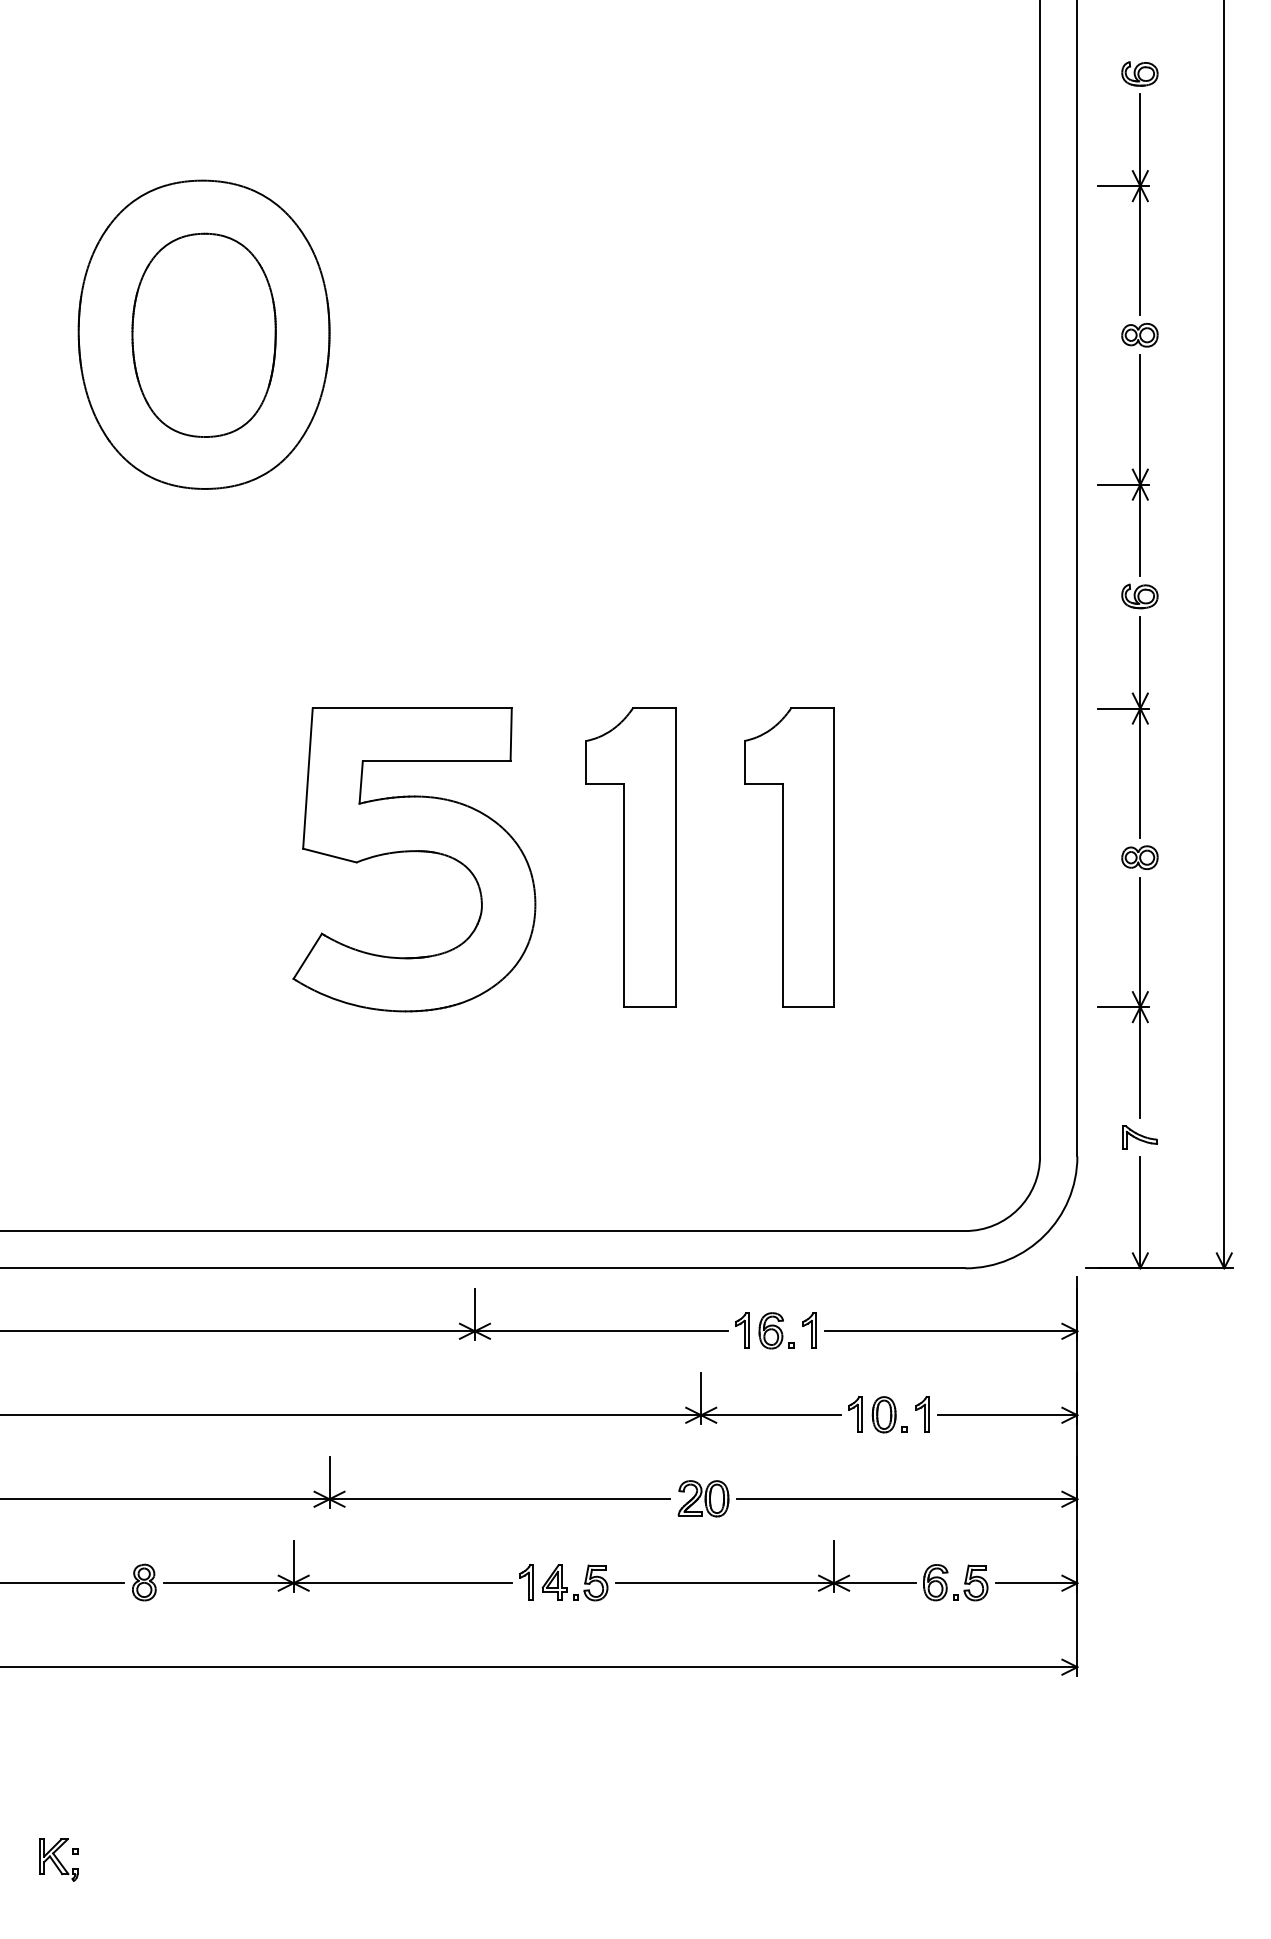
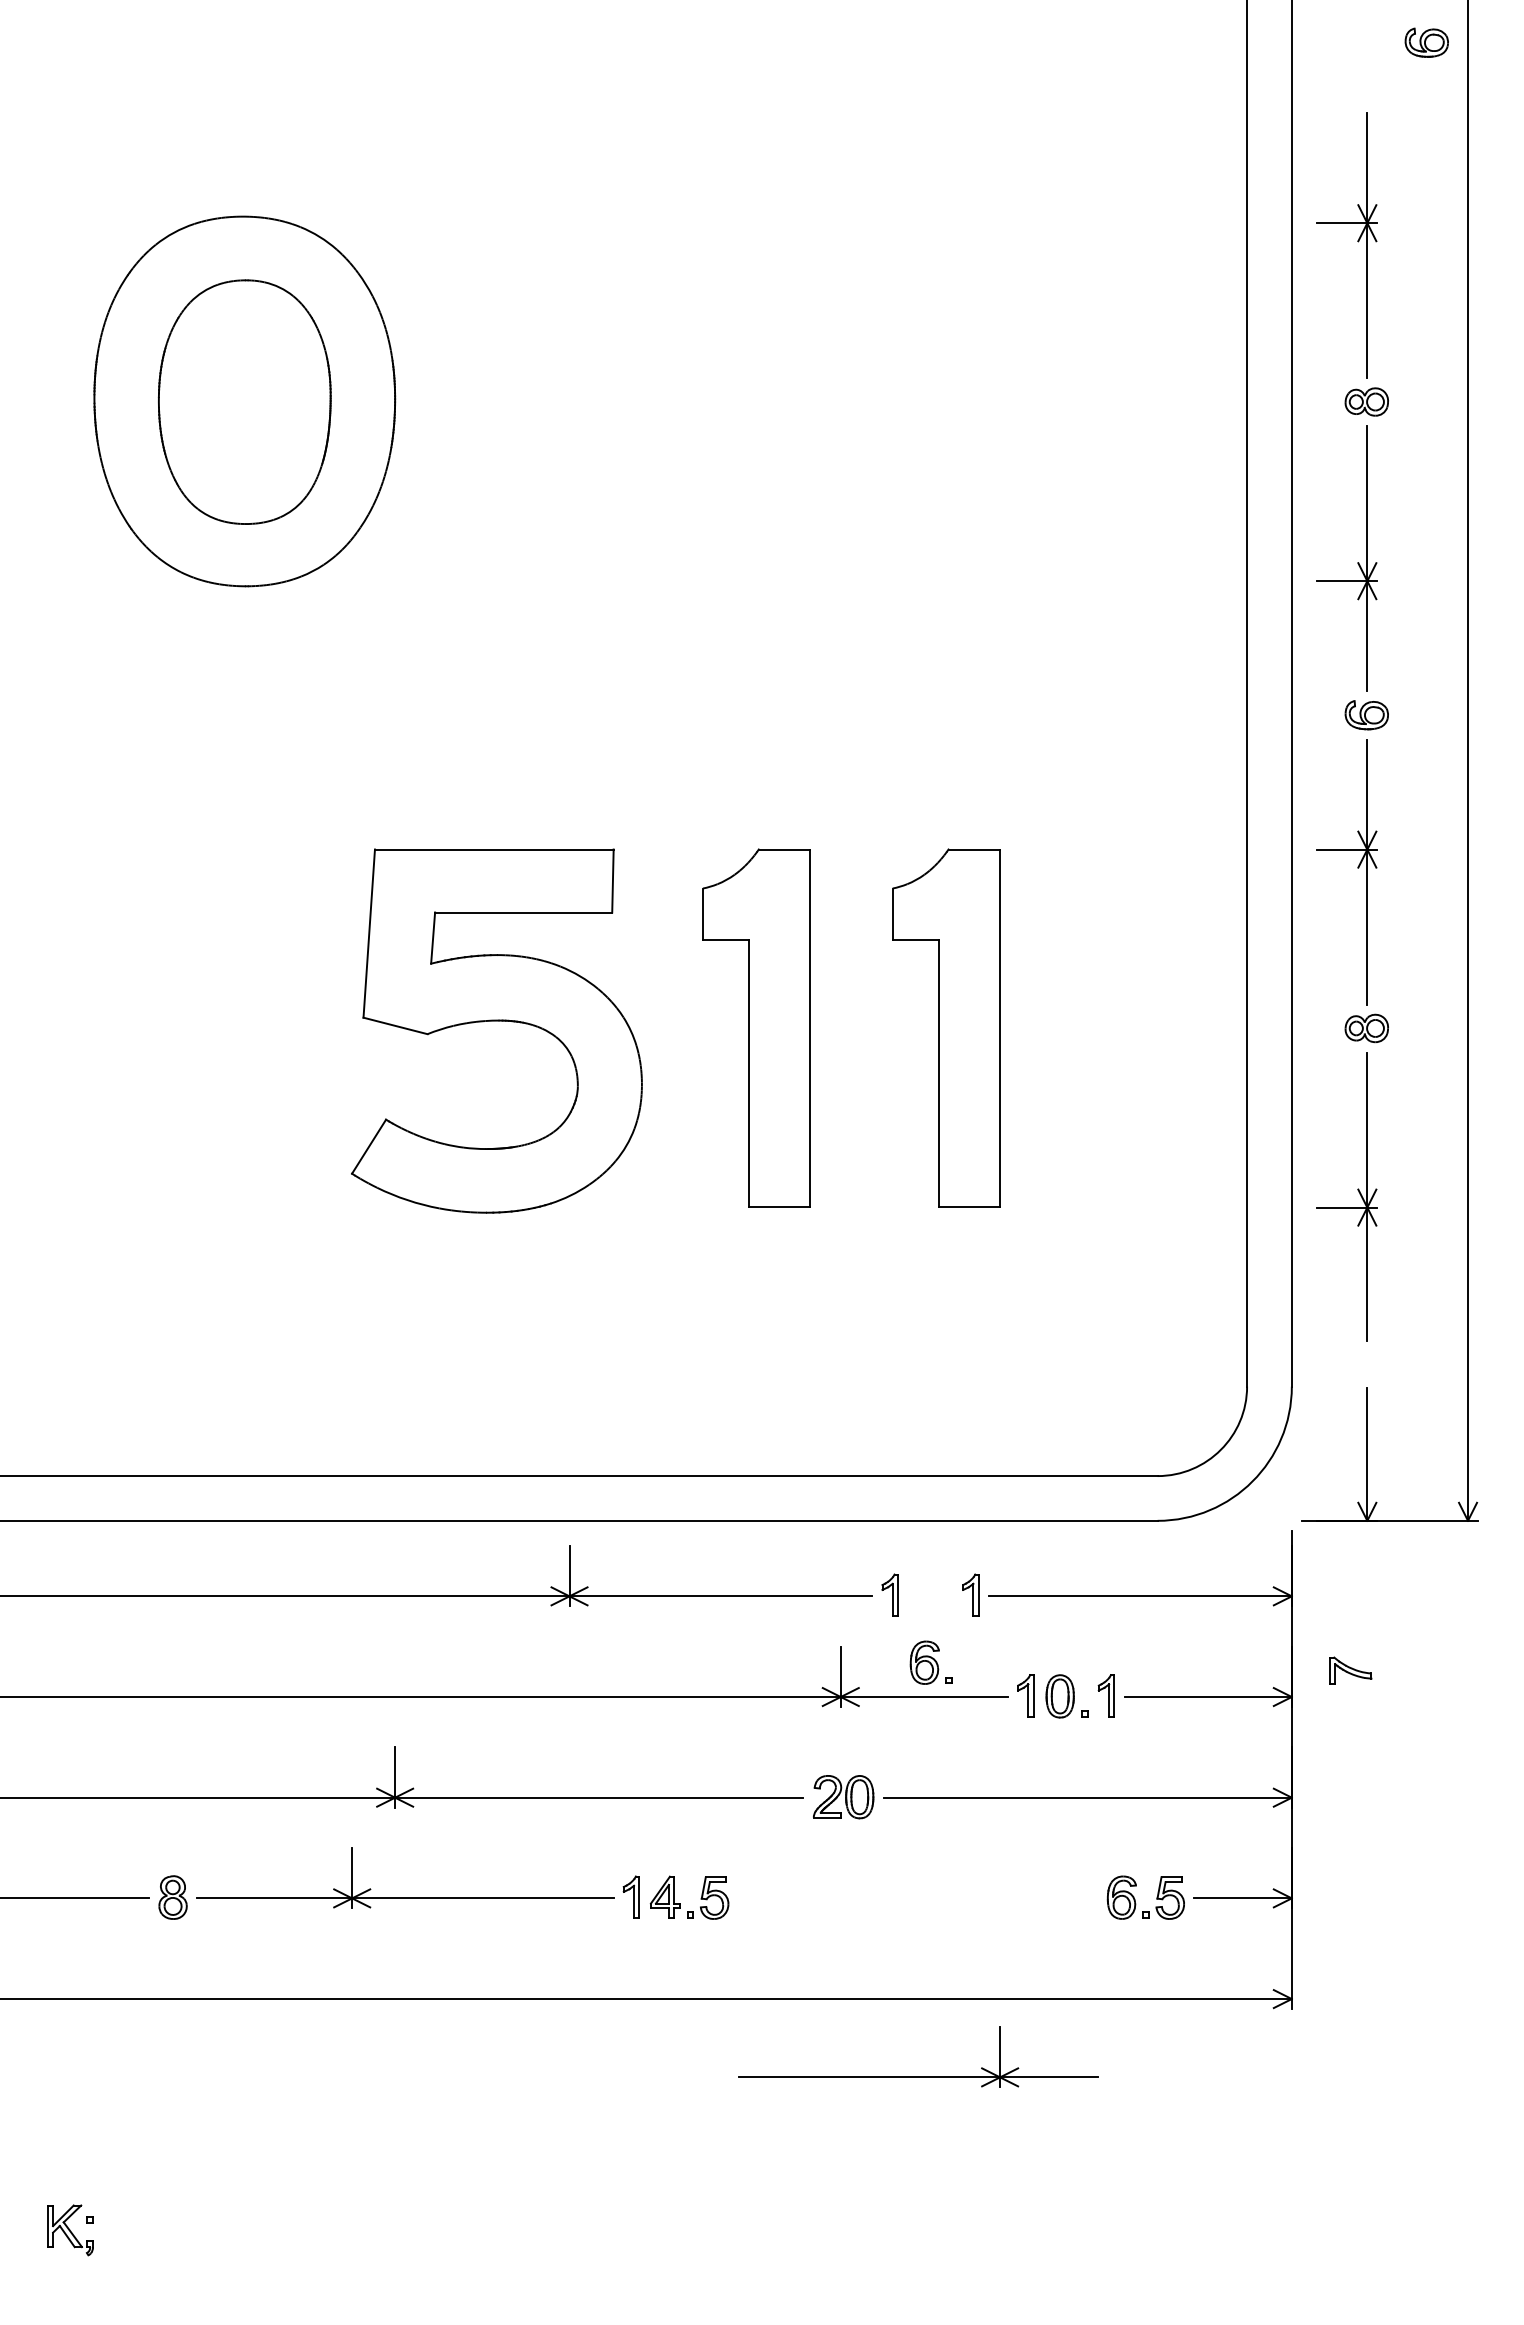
part: (1139, 73) -> (1426, 42), moved
part: (1139, 1137) -> (1350, 1670), moved
part: (776, 1330) -> (930, 1662), moved
part: (766, 1582) -> (918, 2076), moved

